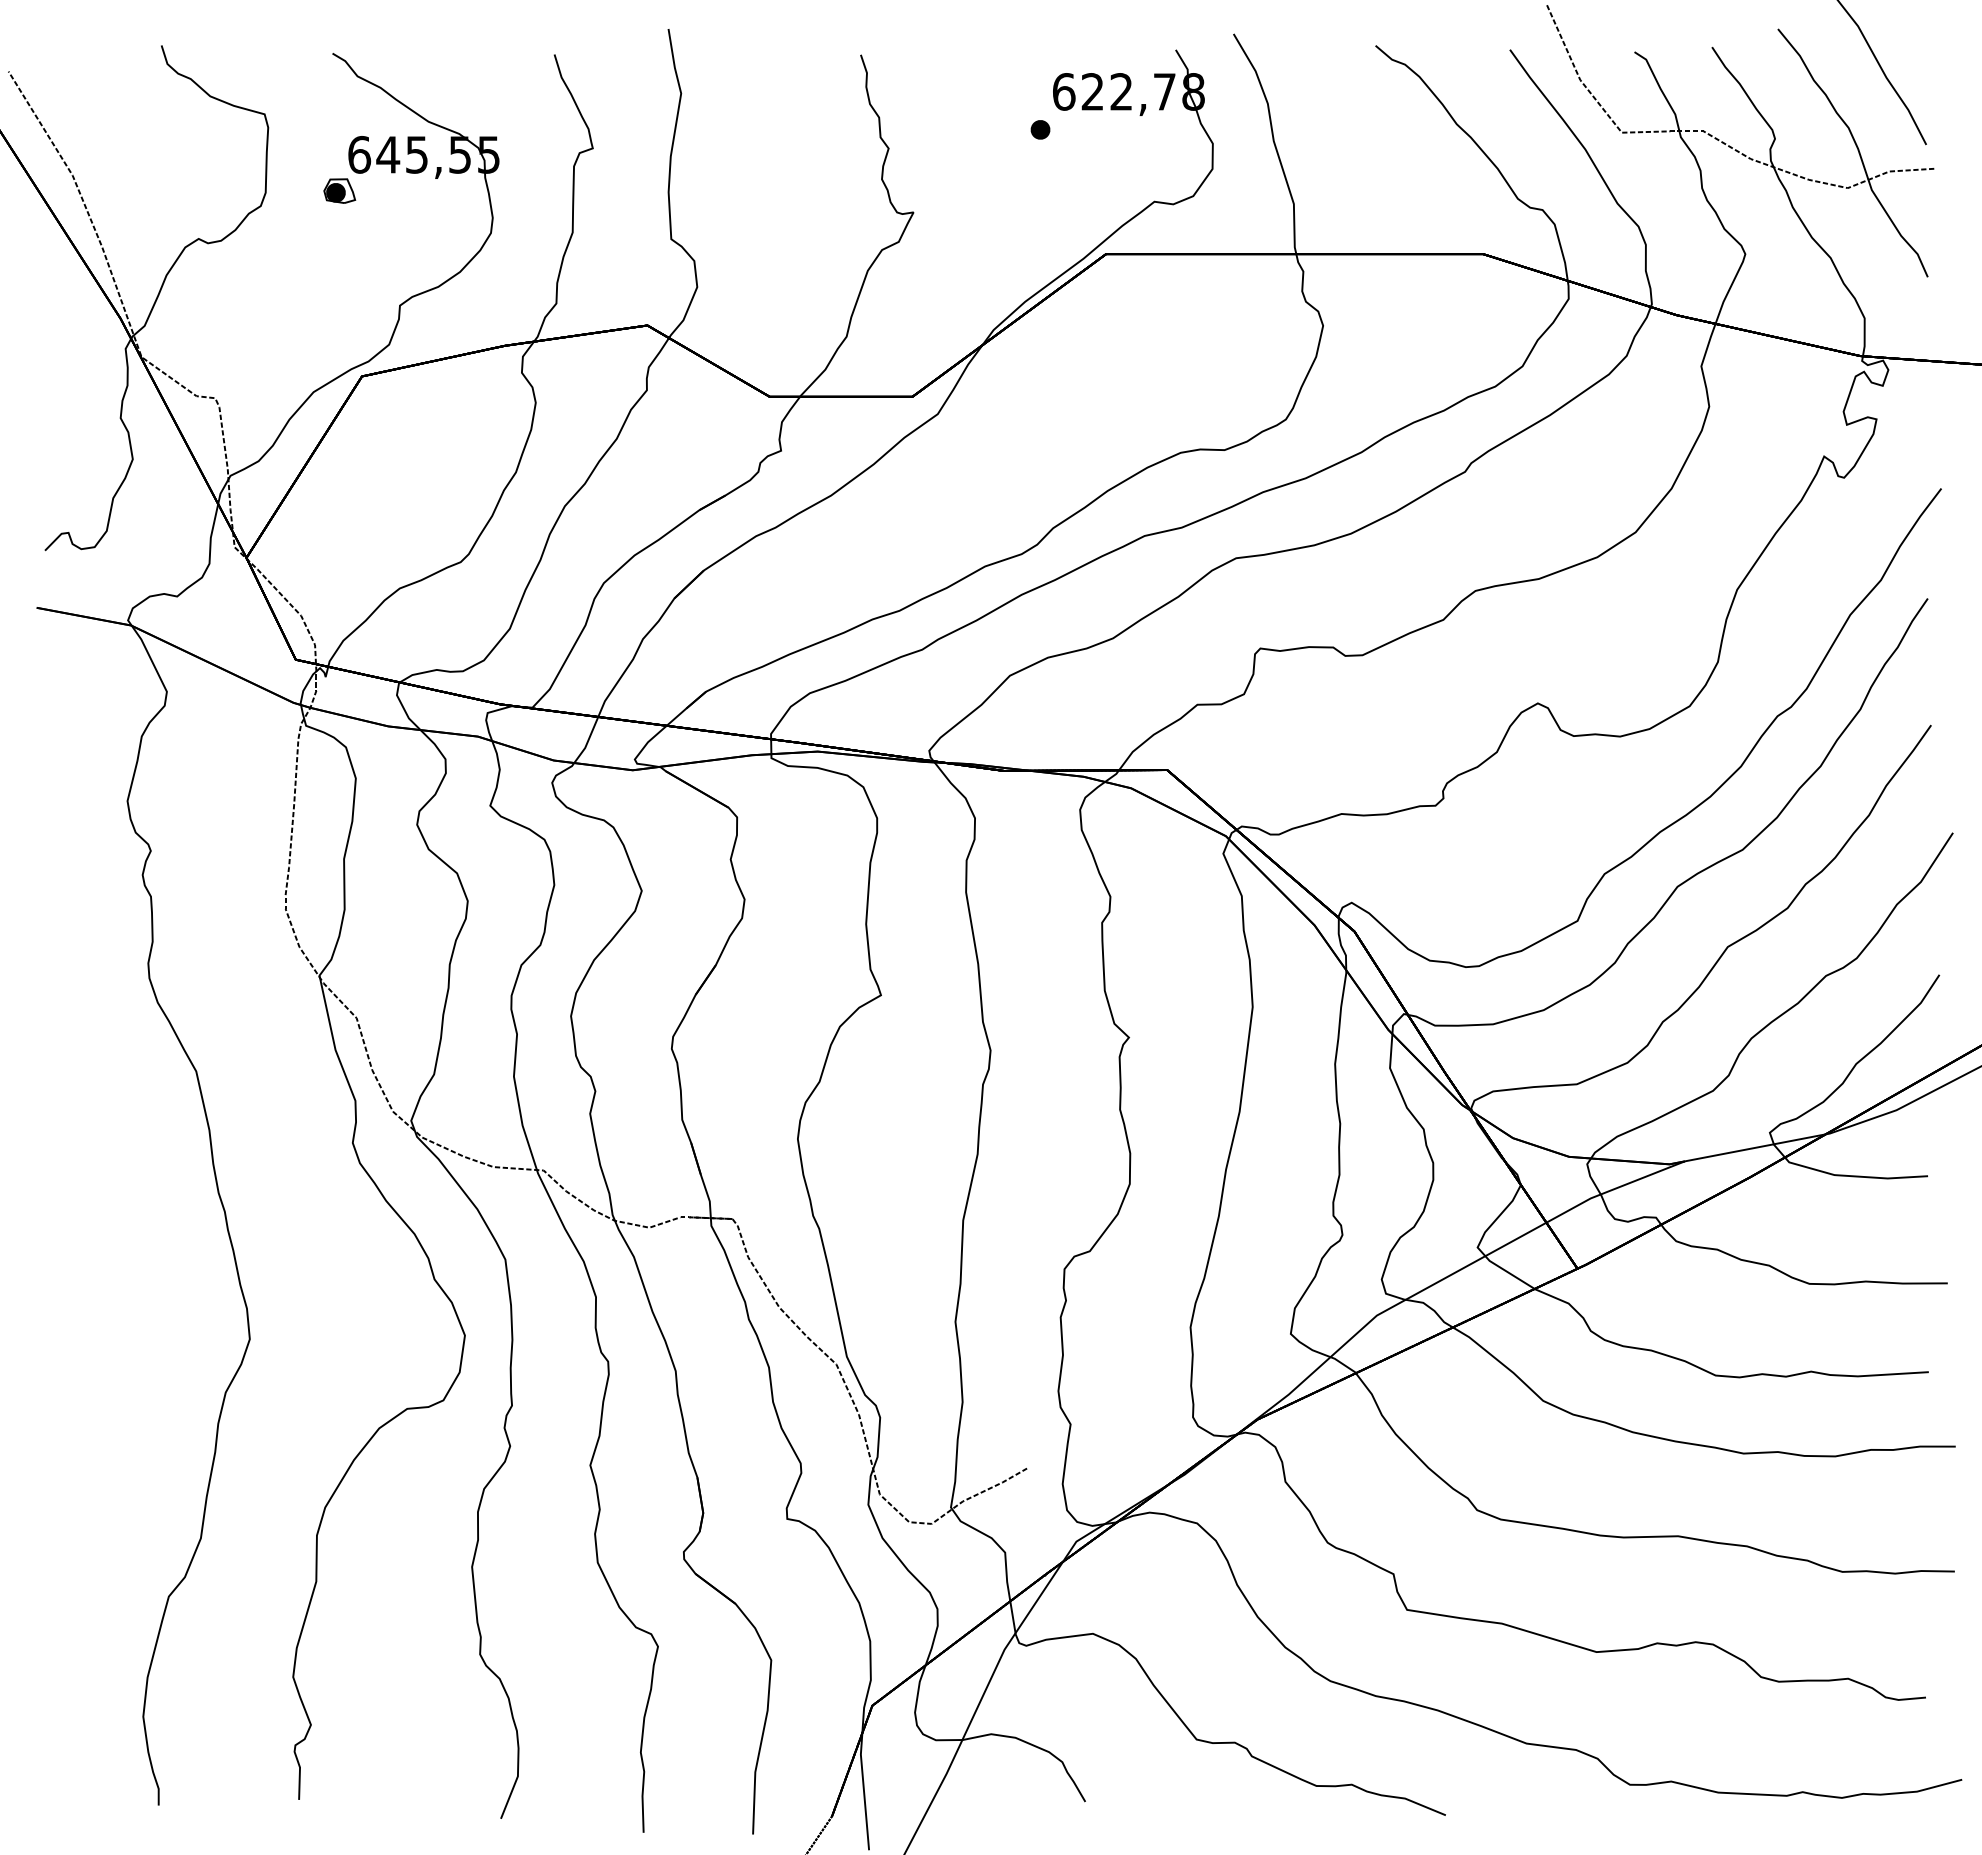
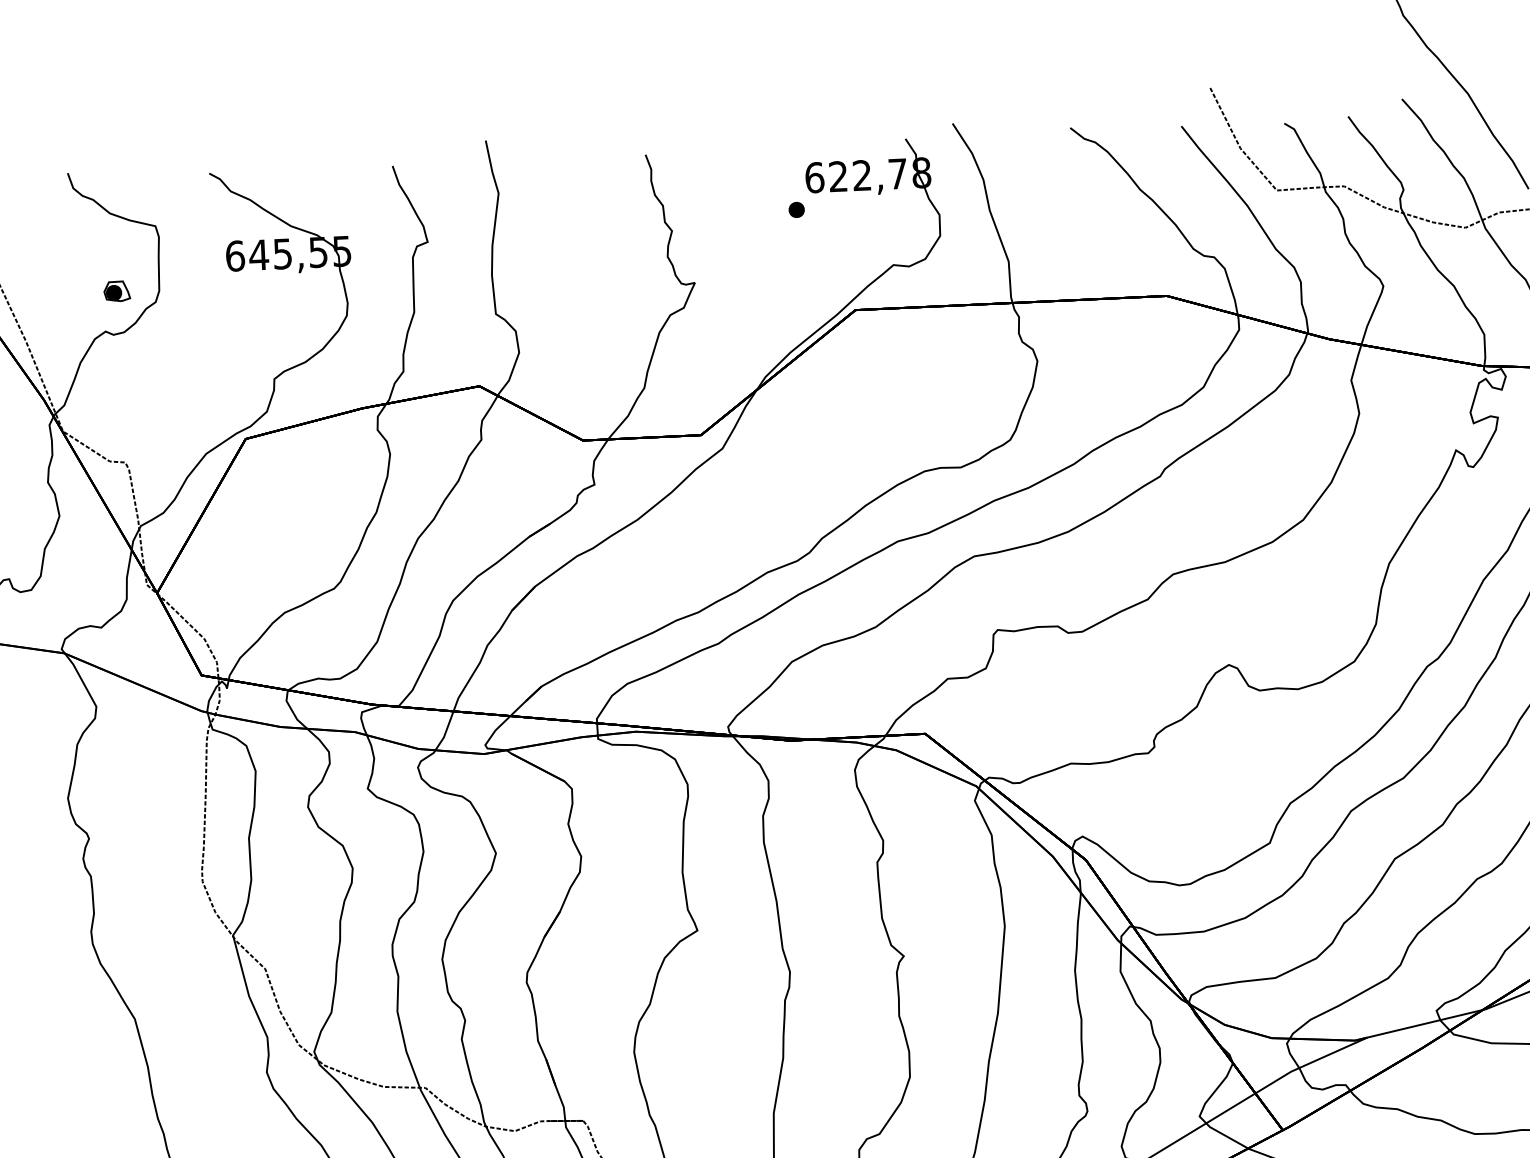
part: (339, 190) -> (116, 291), moved

